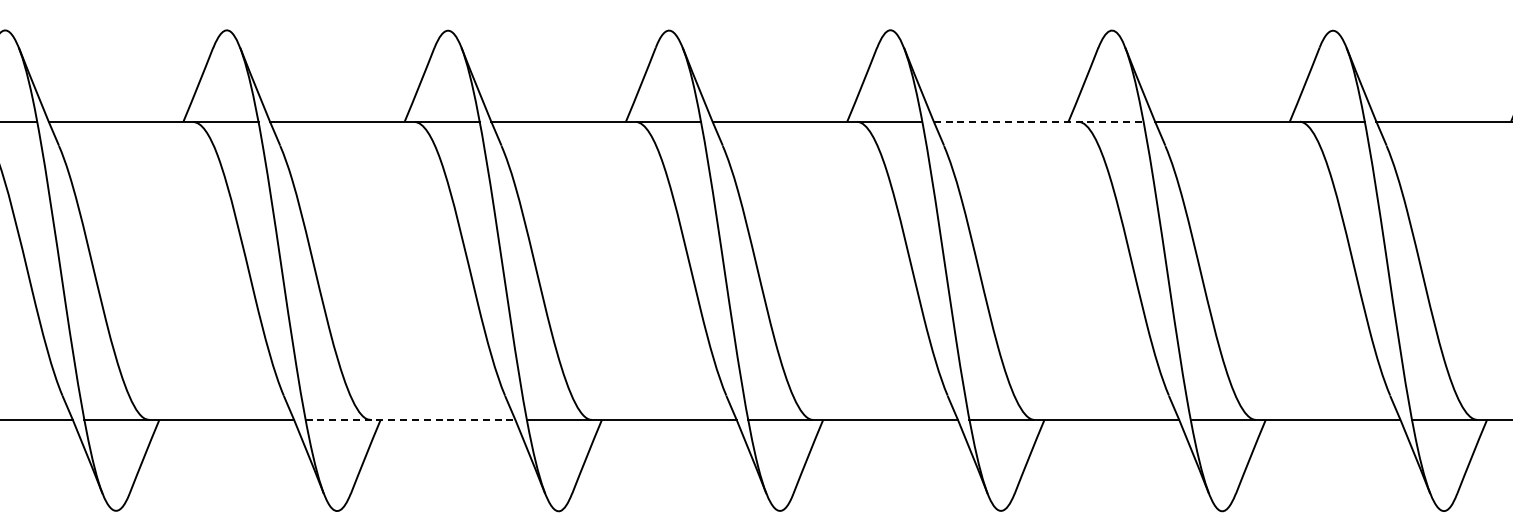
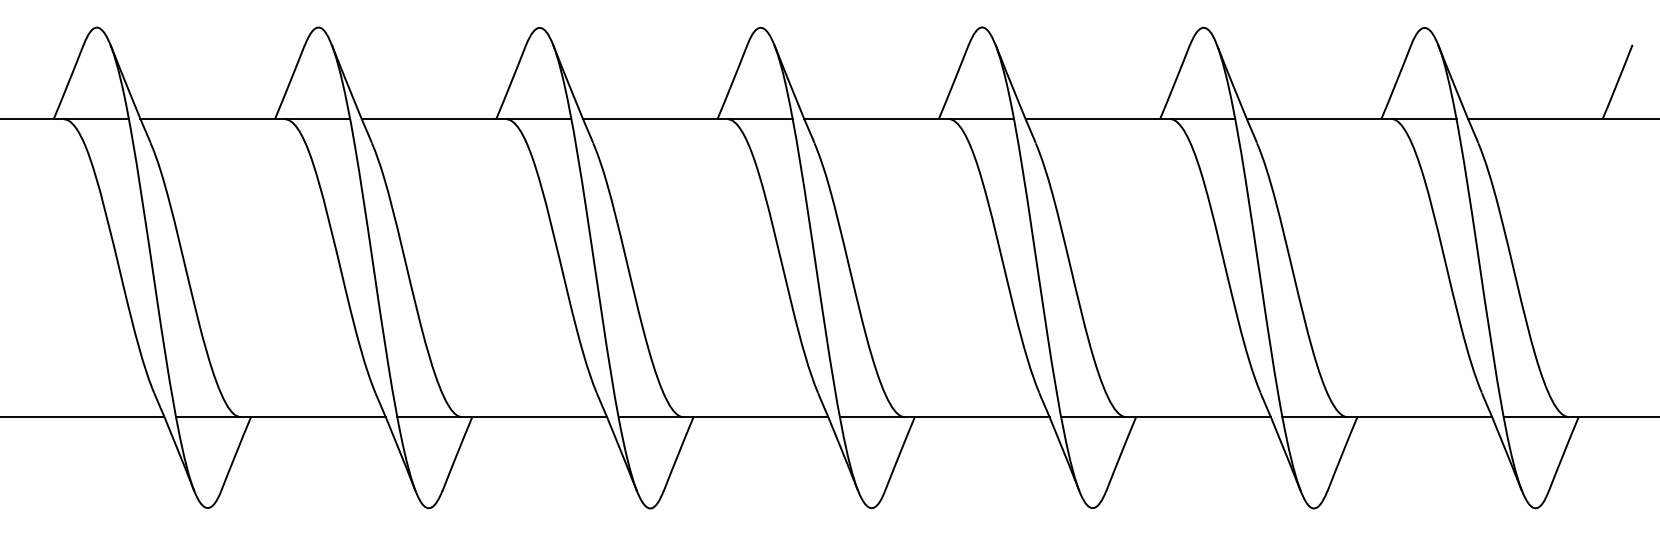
line: (1038, 121) -> (1130, 118), dashed -> solid
line: (410, 420) -> (502, 417), dashed -> solid

